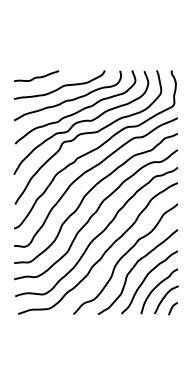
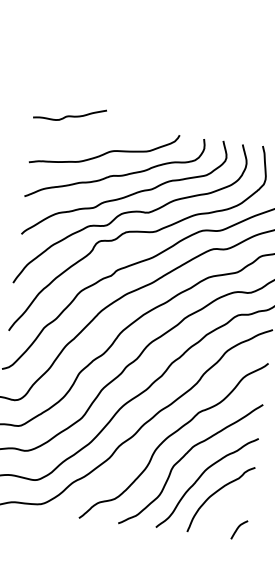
curve: (36, 76) -> (69, 114), moved
curve: (165, 297) -> (229, 510), removed

